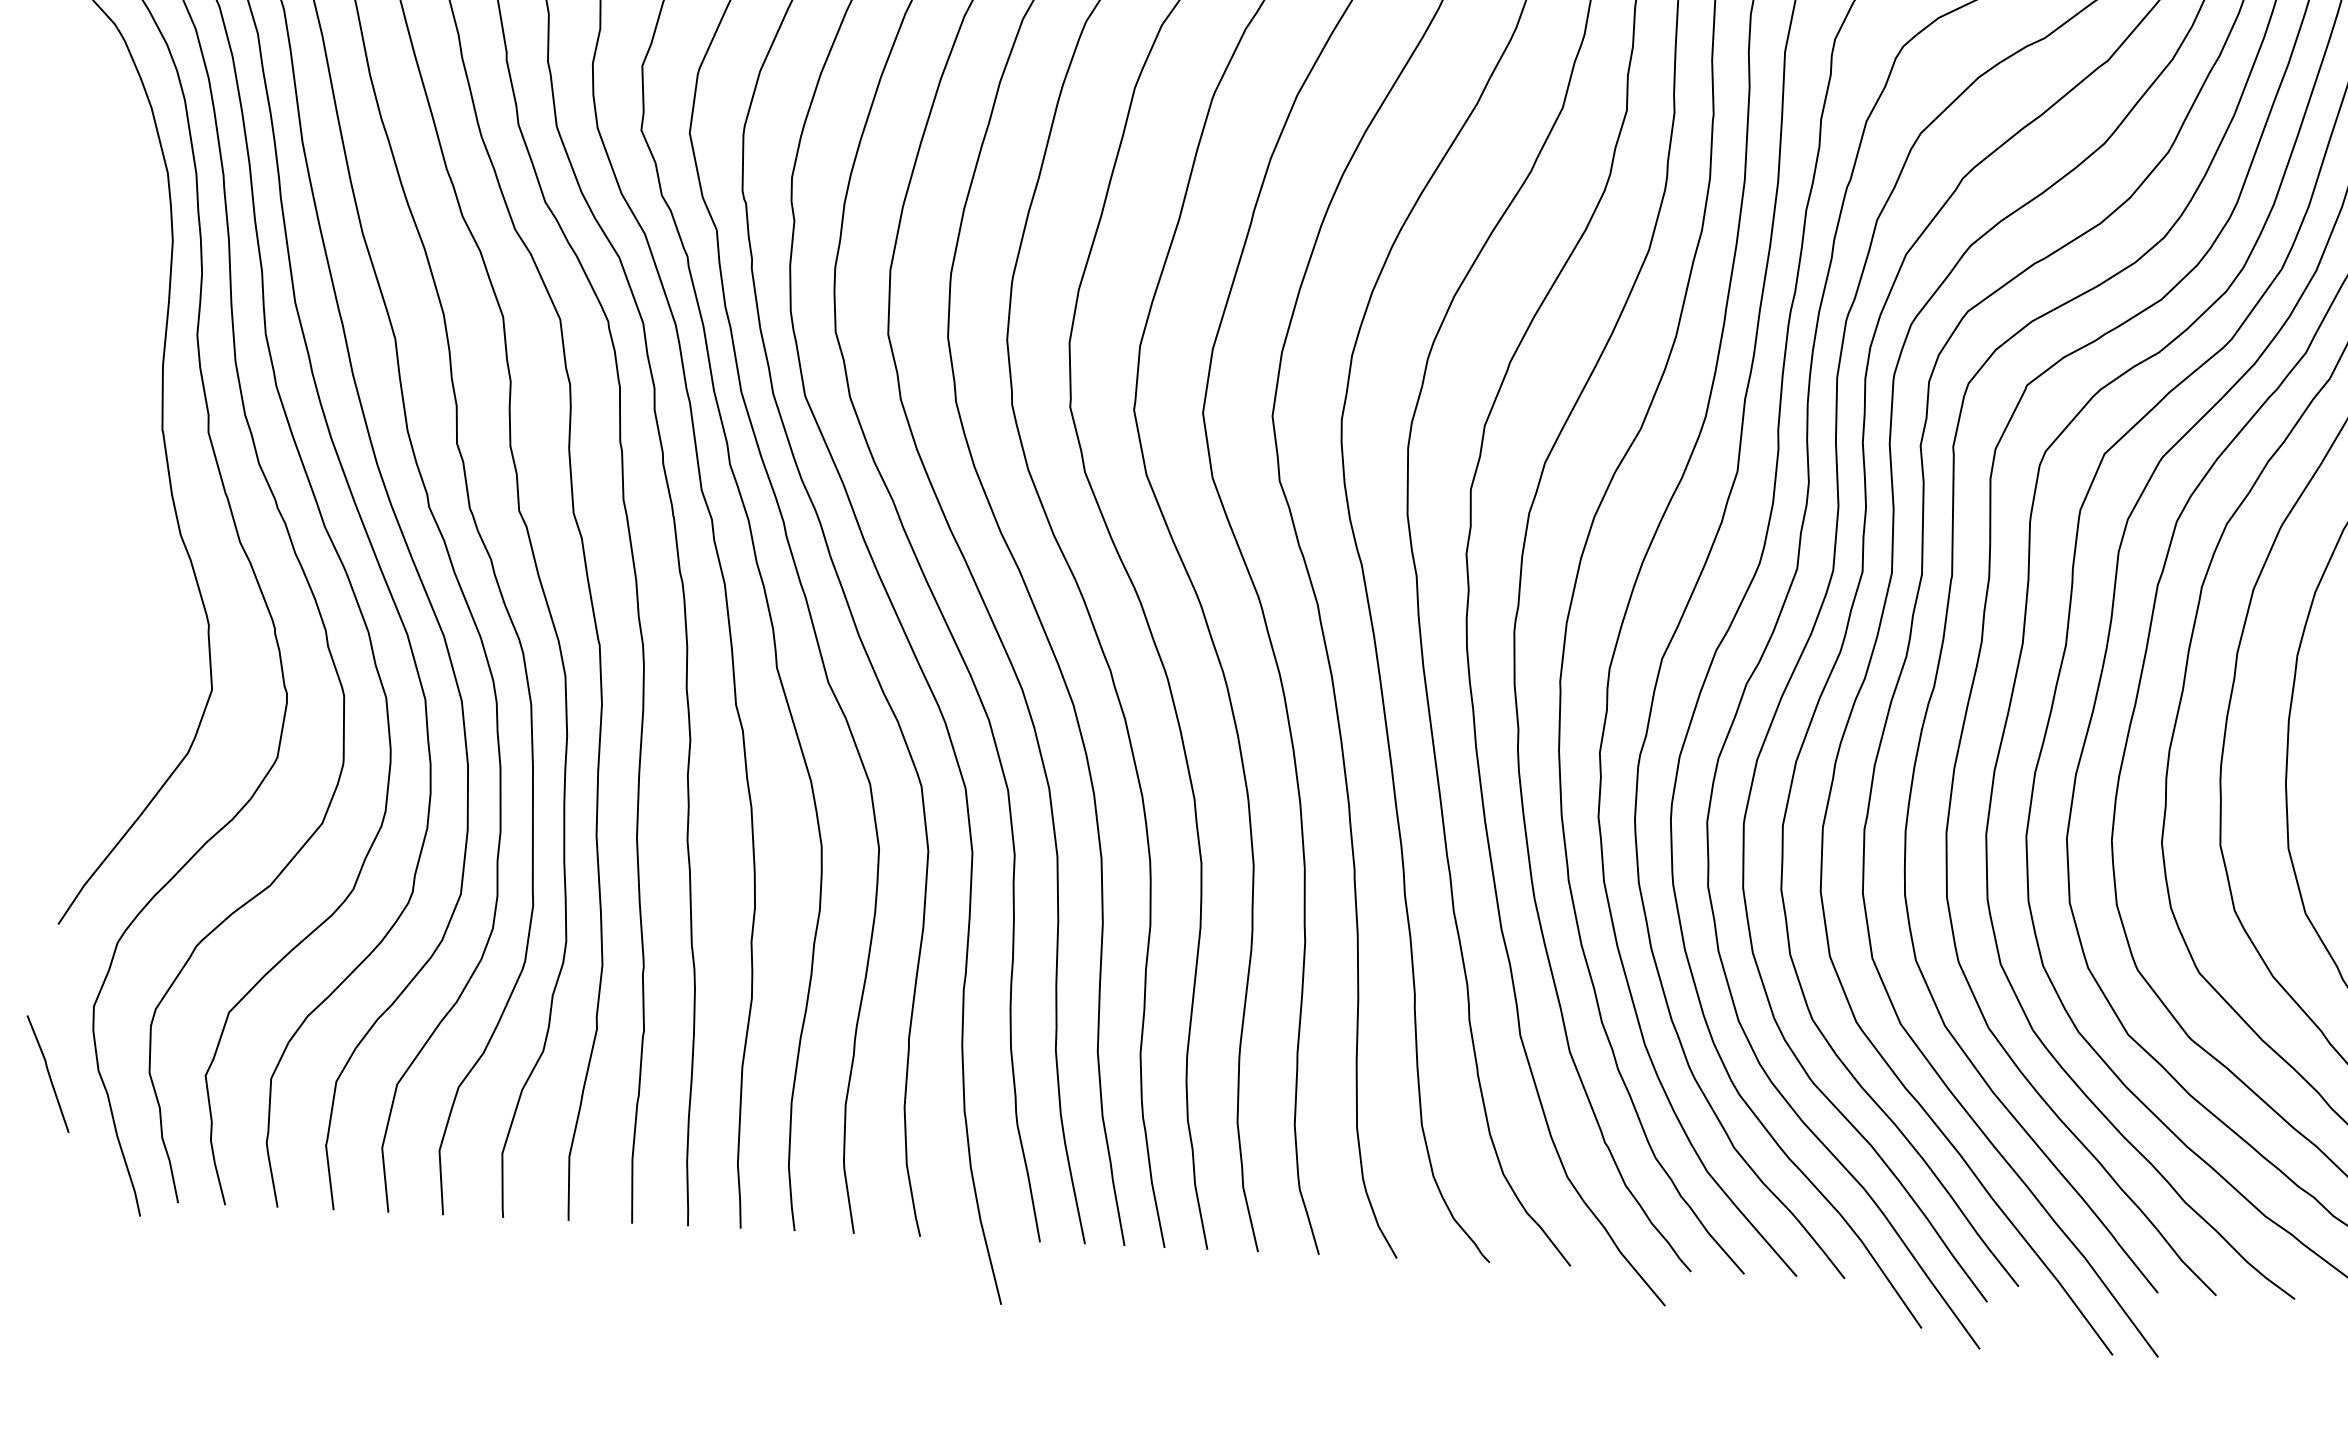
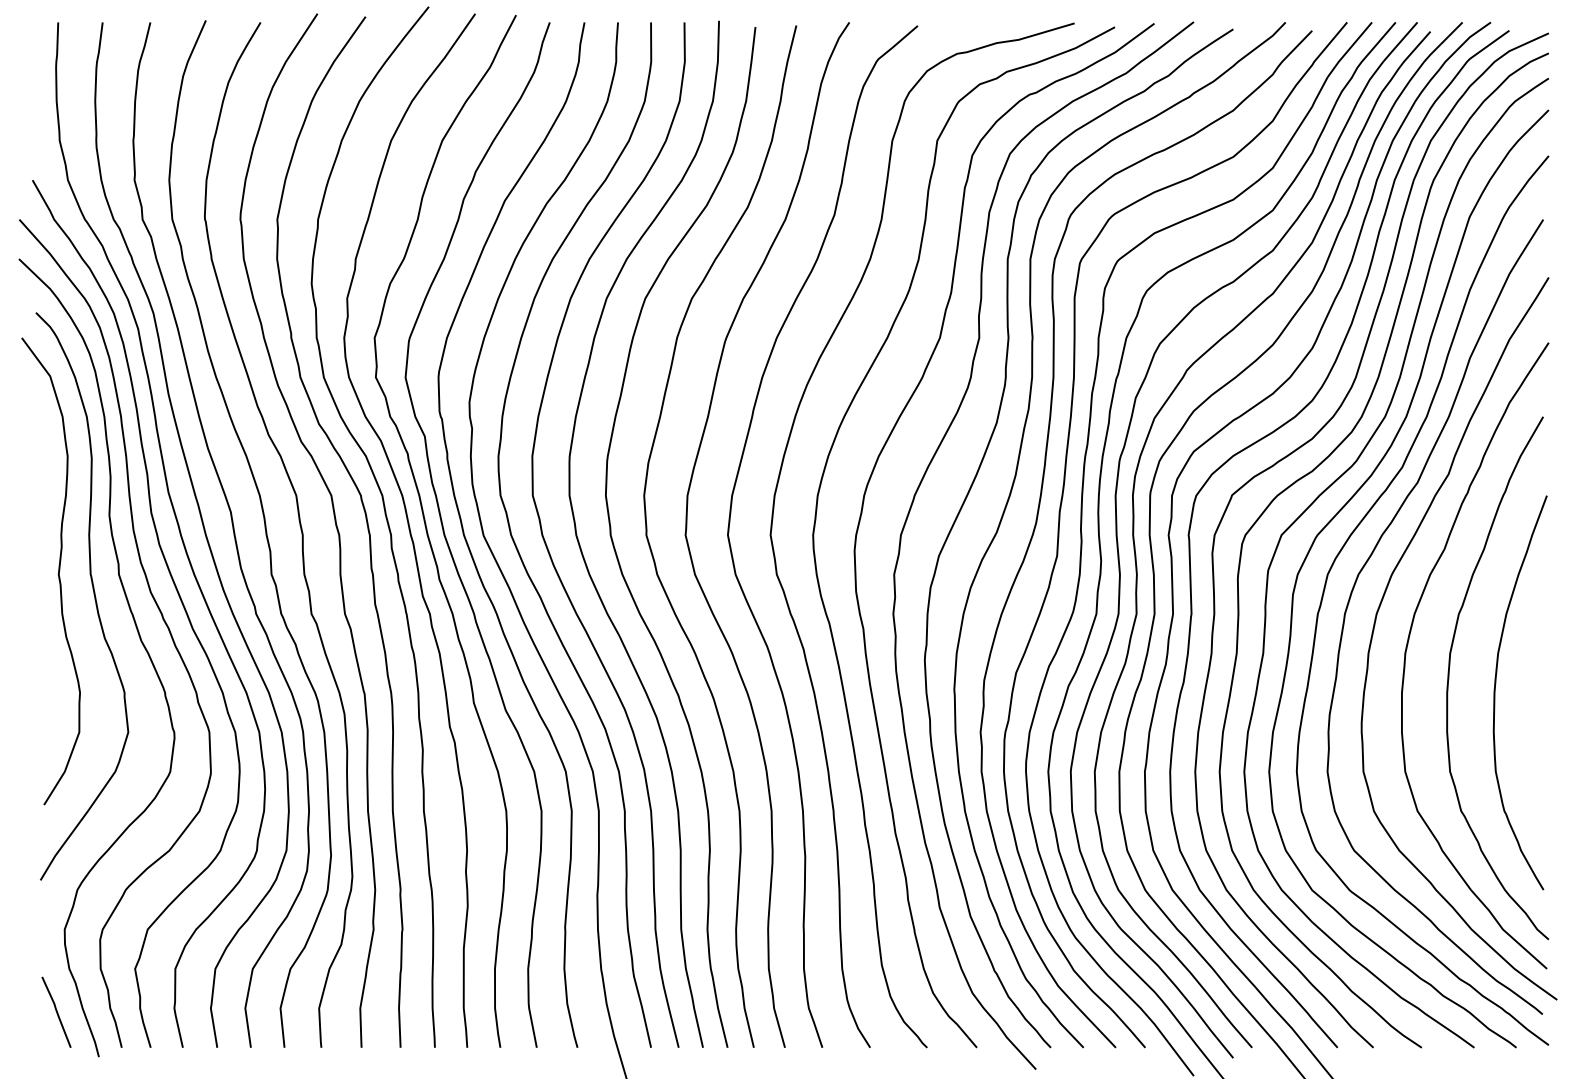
curve: (108, 427) -> (57, 574), added
line: (48, 1072) -> (56, 1011), moved

